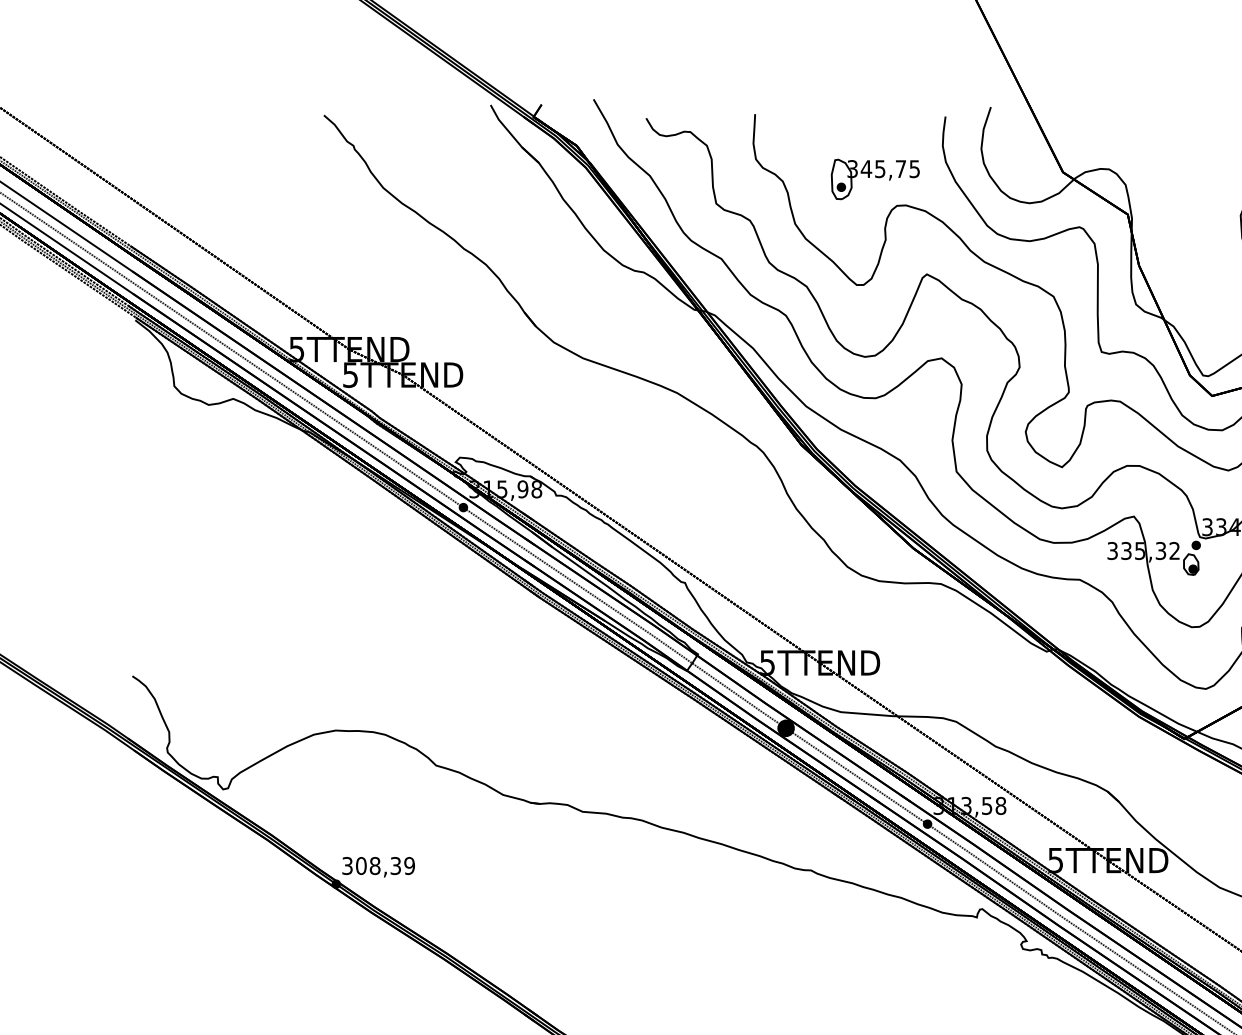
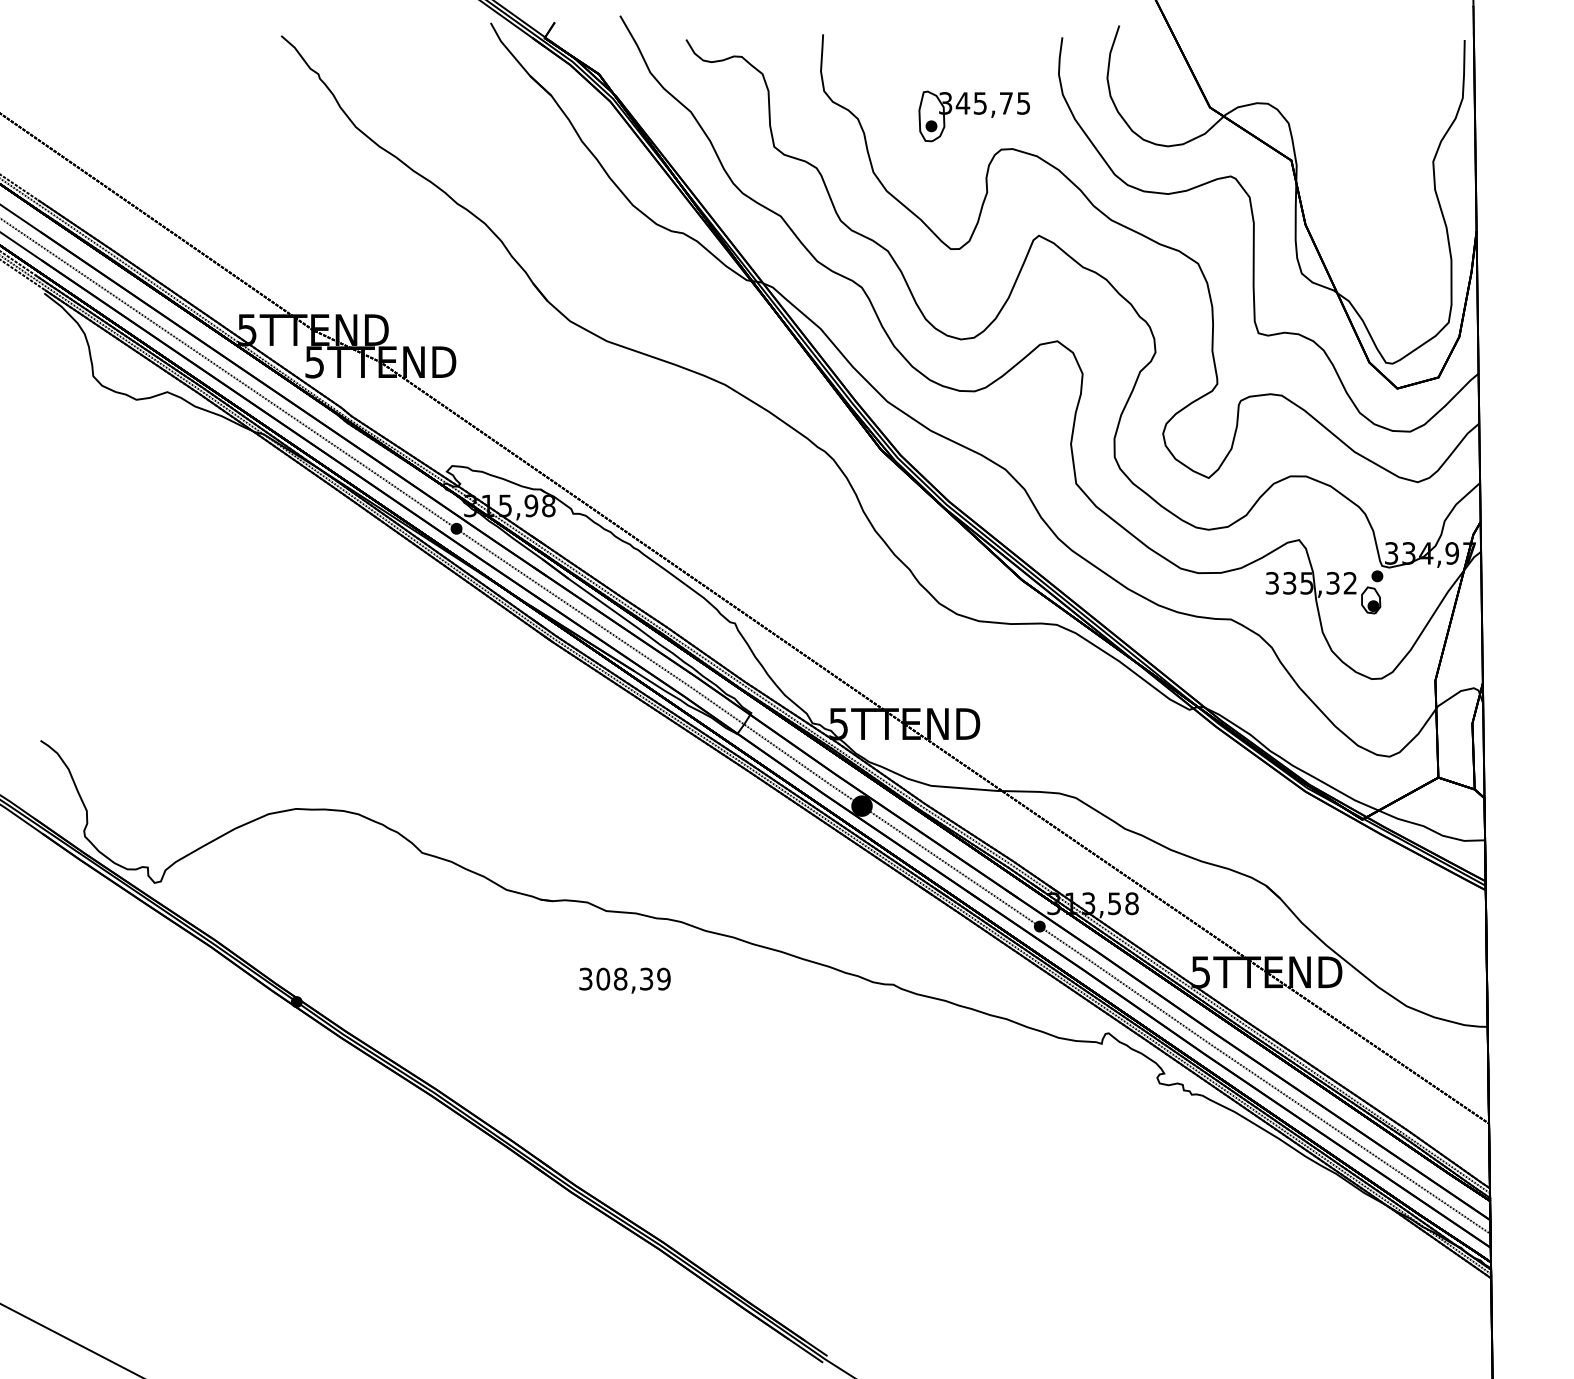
text: (378, 867) -> (624, 980), moved

